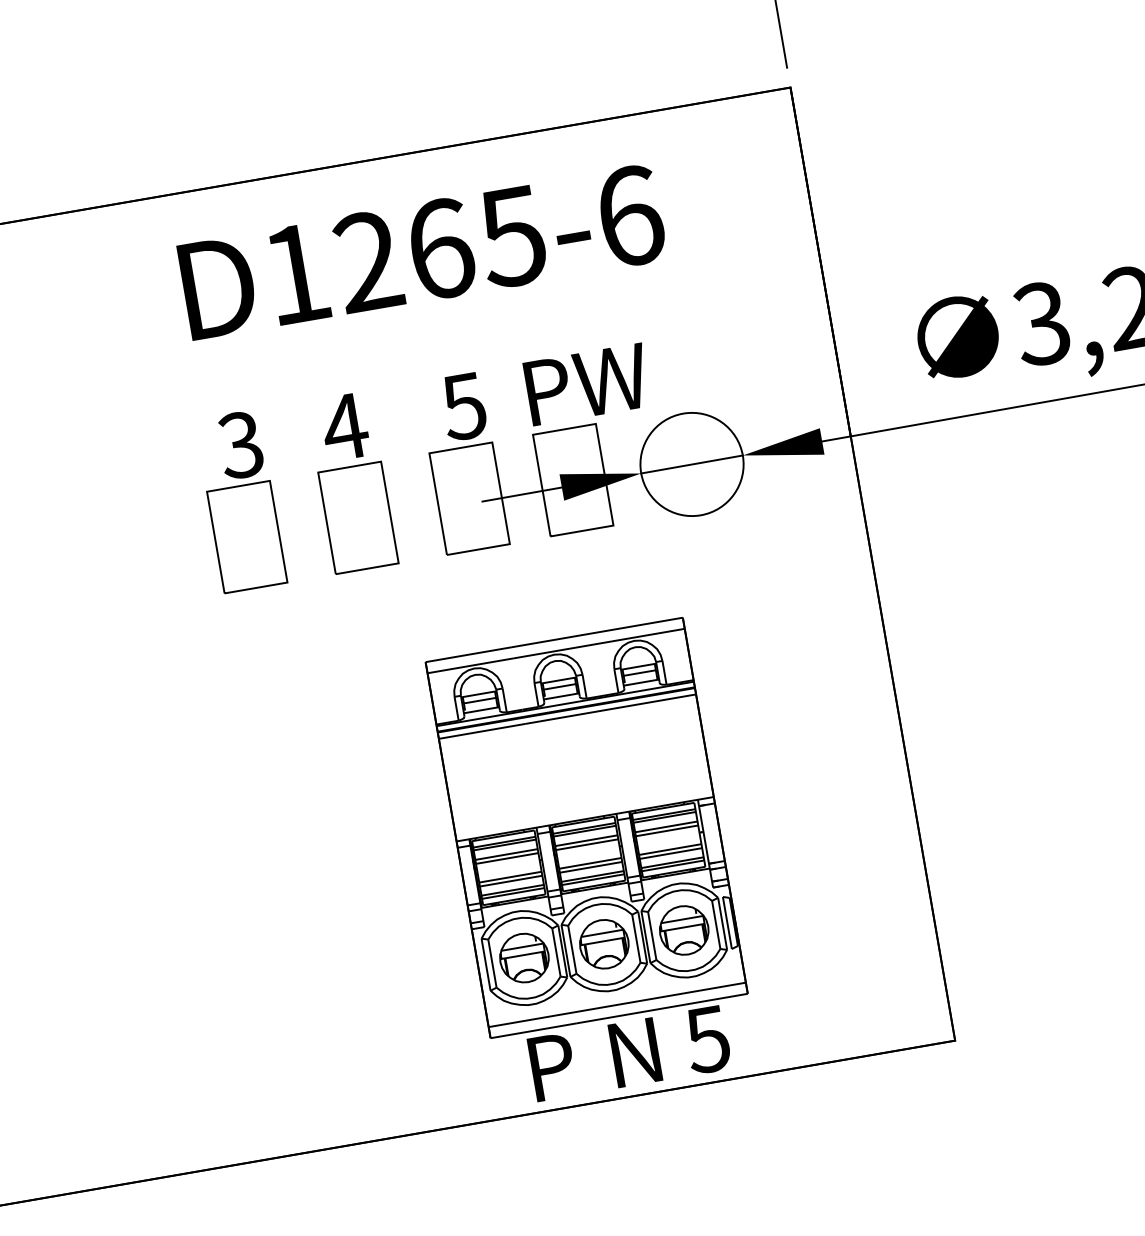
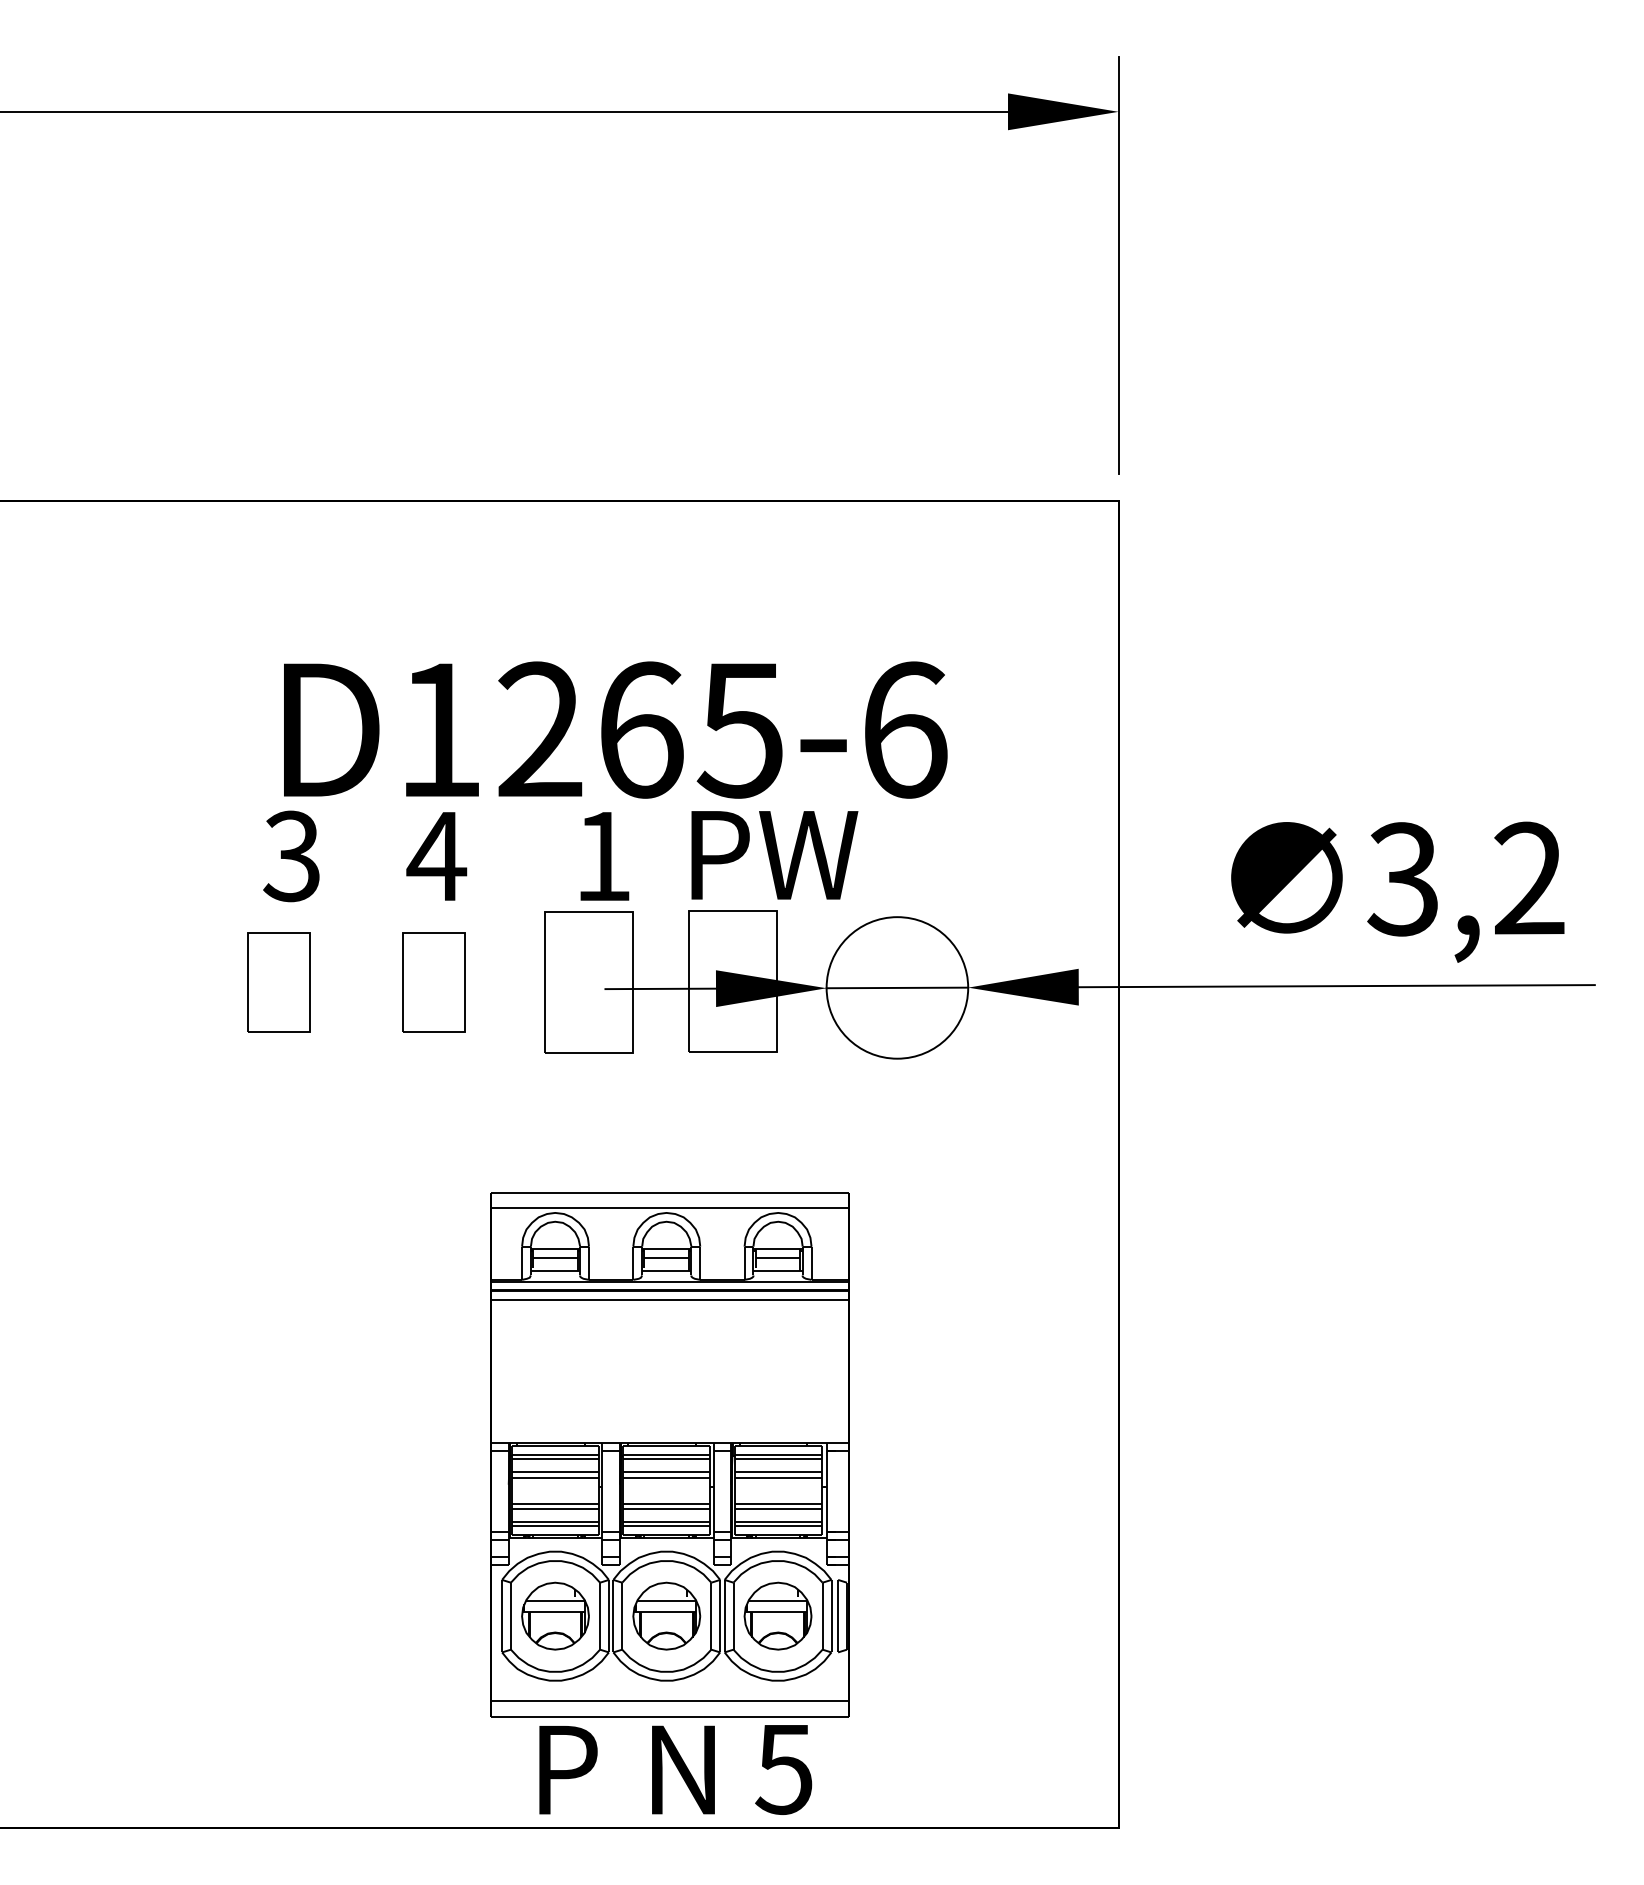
text: (422, 251) -> (615, 729), moved
text: (463, 407) -> (601, 857), 5 -> 1
part: (358, 518) -> (433, 982), size x0.7
part: (246, 537) -> (278, 982), size x0.7

